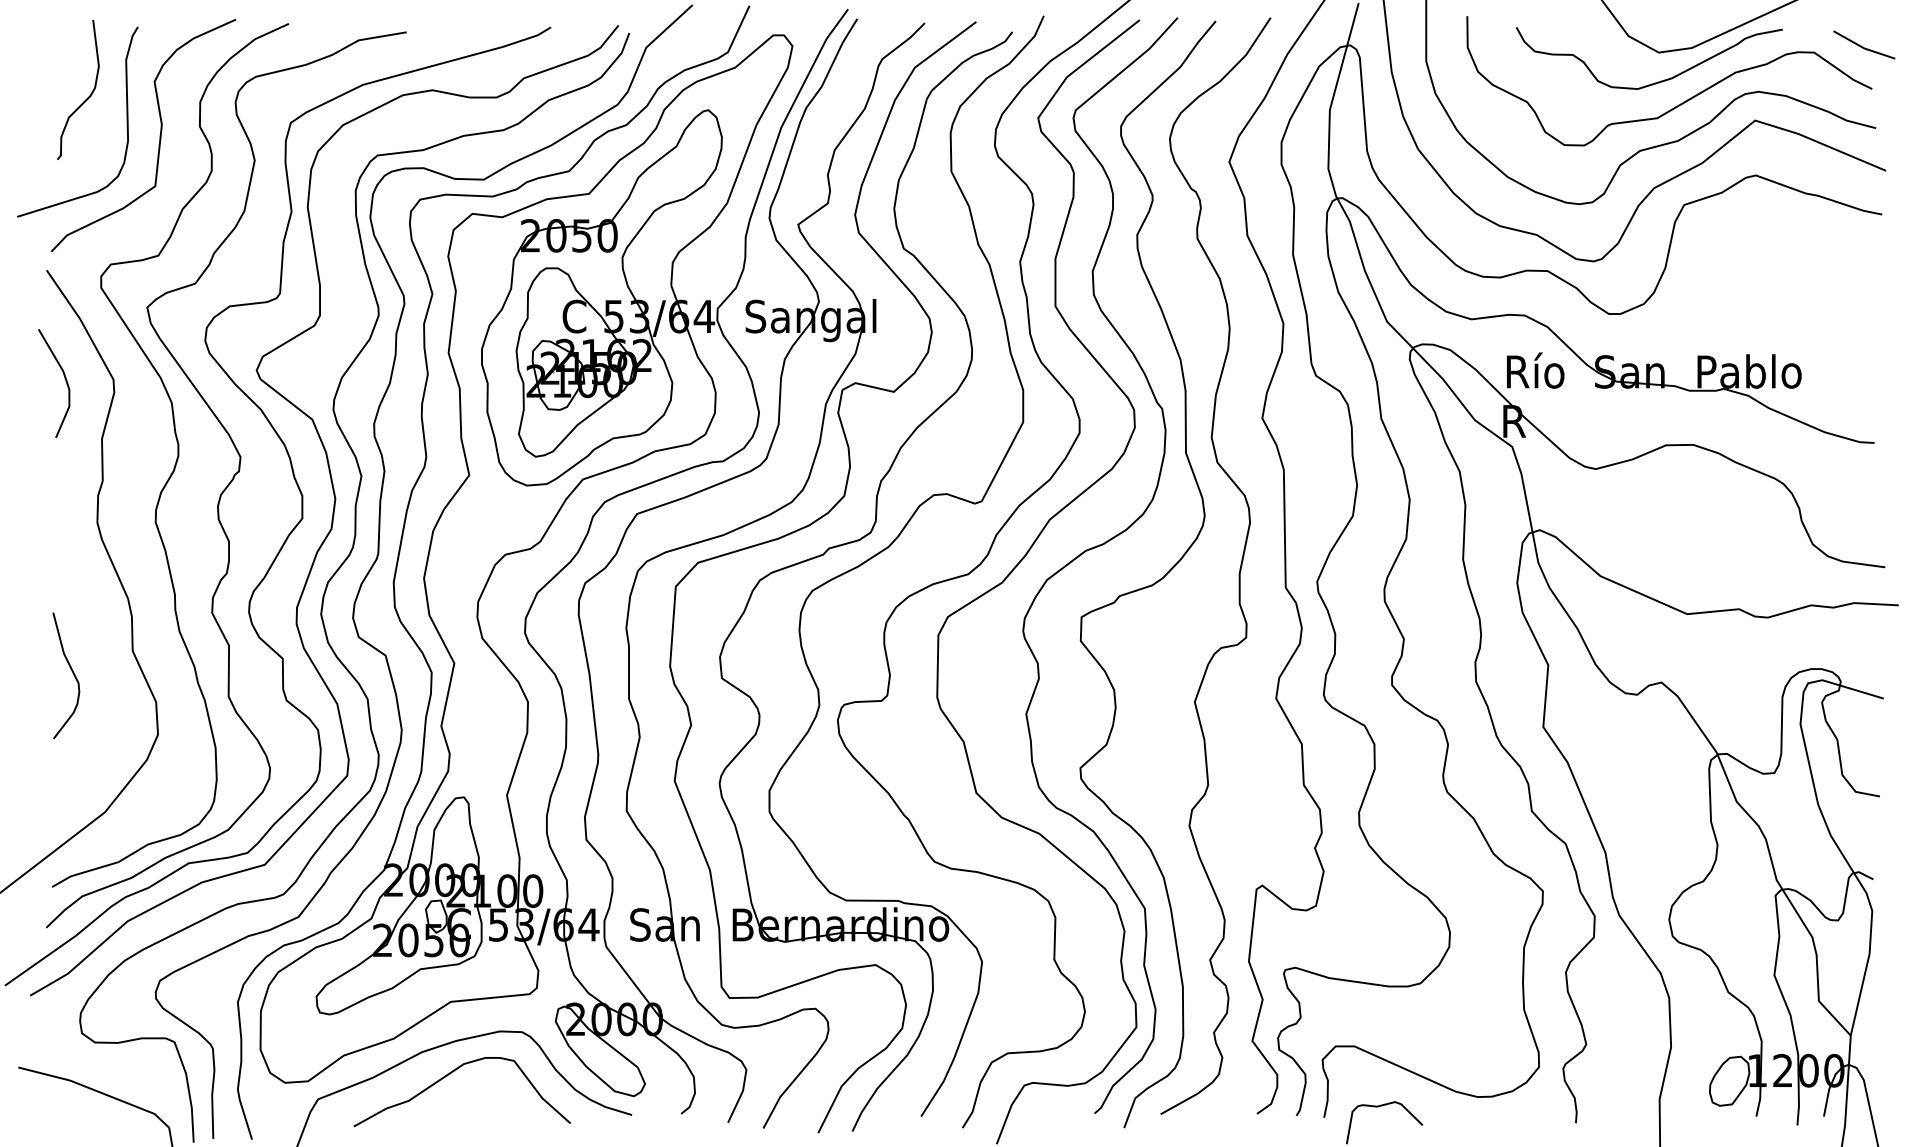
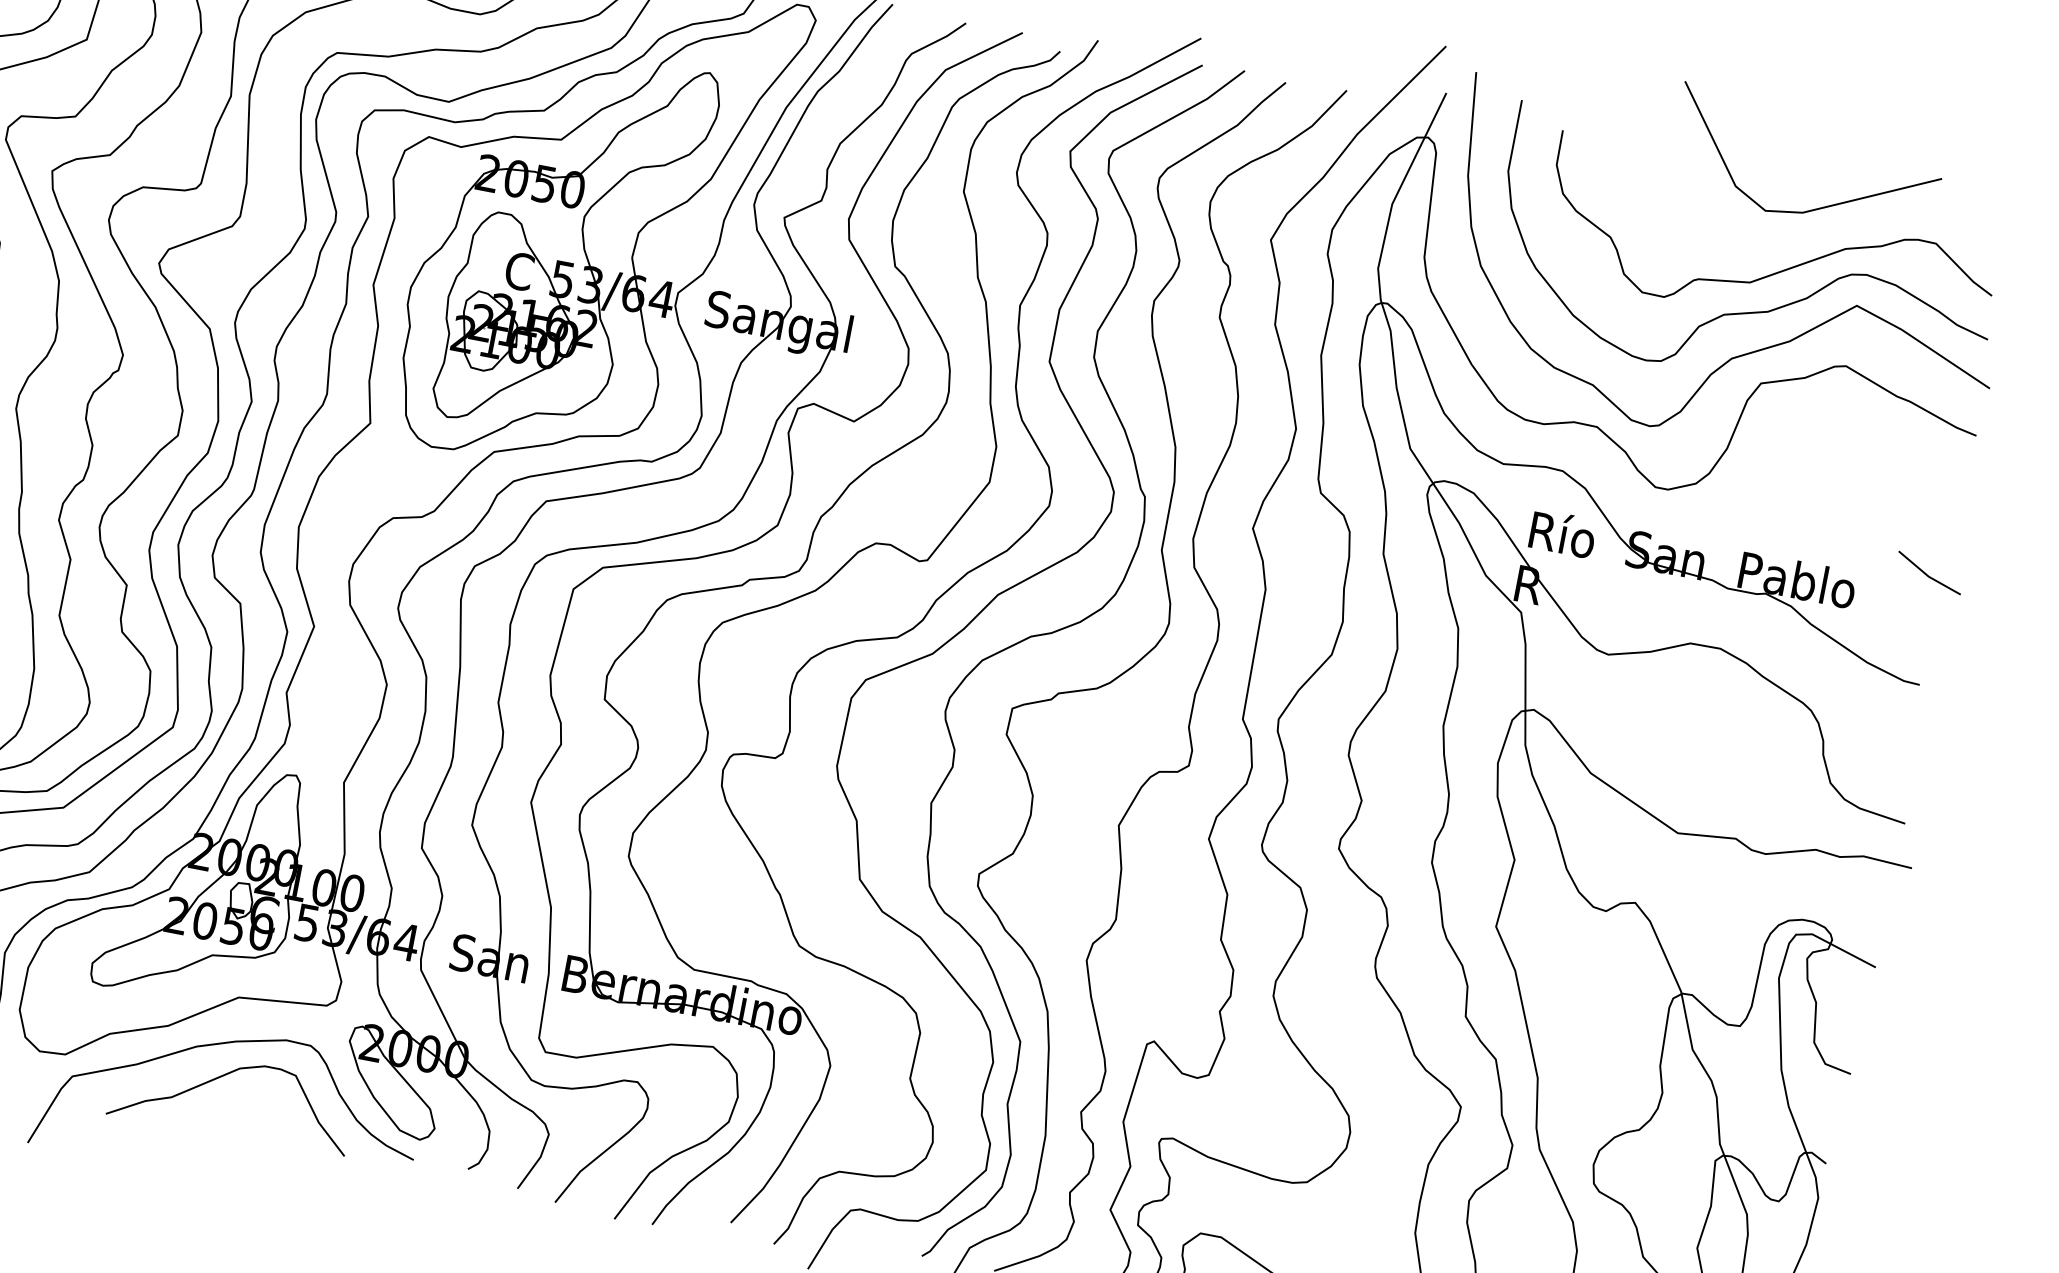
line: (1863, 46) -> (1928, 574), moved
curve: (1657, 81) -> (1757, 242), removed

